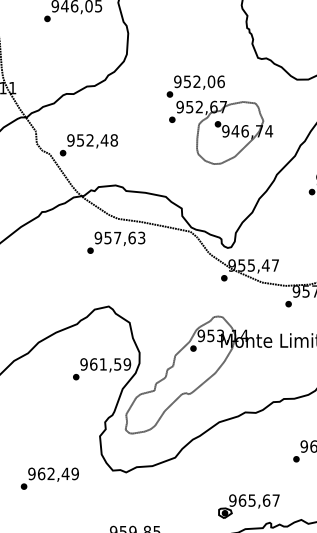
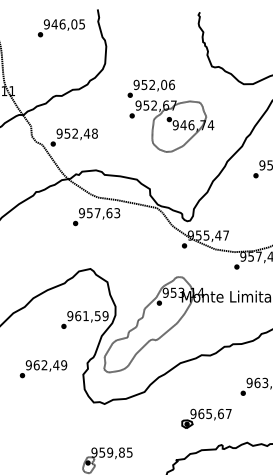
part: (219, 119) -> (170, 115), moved
text: (49, 479) -> (43, 369), moved
part: (248, 506) -> (206, 418), moved

